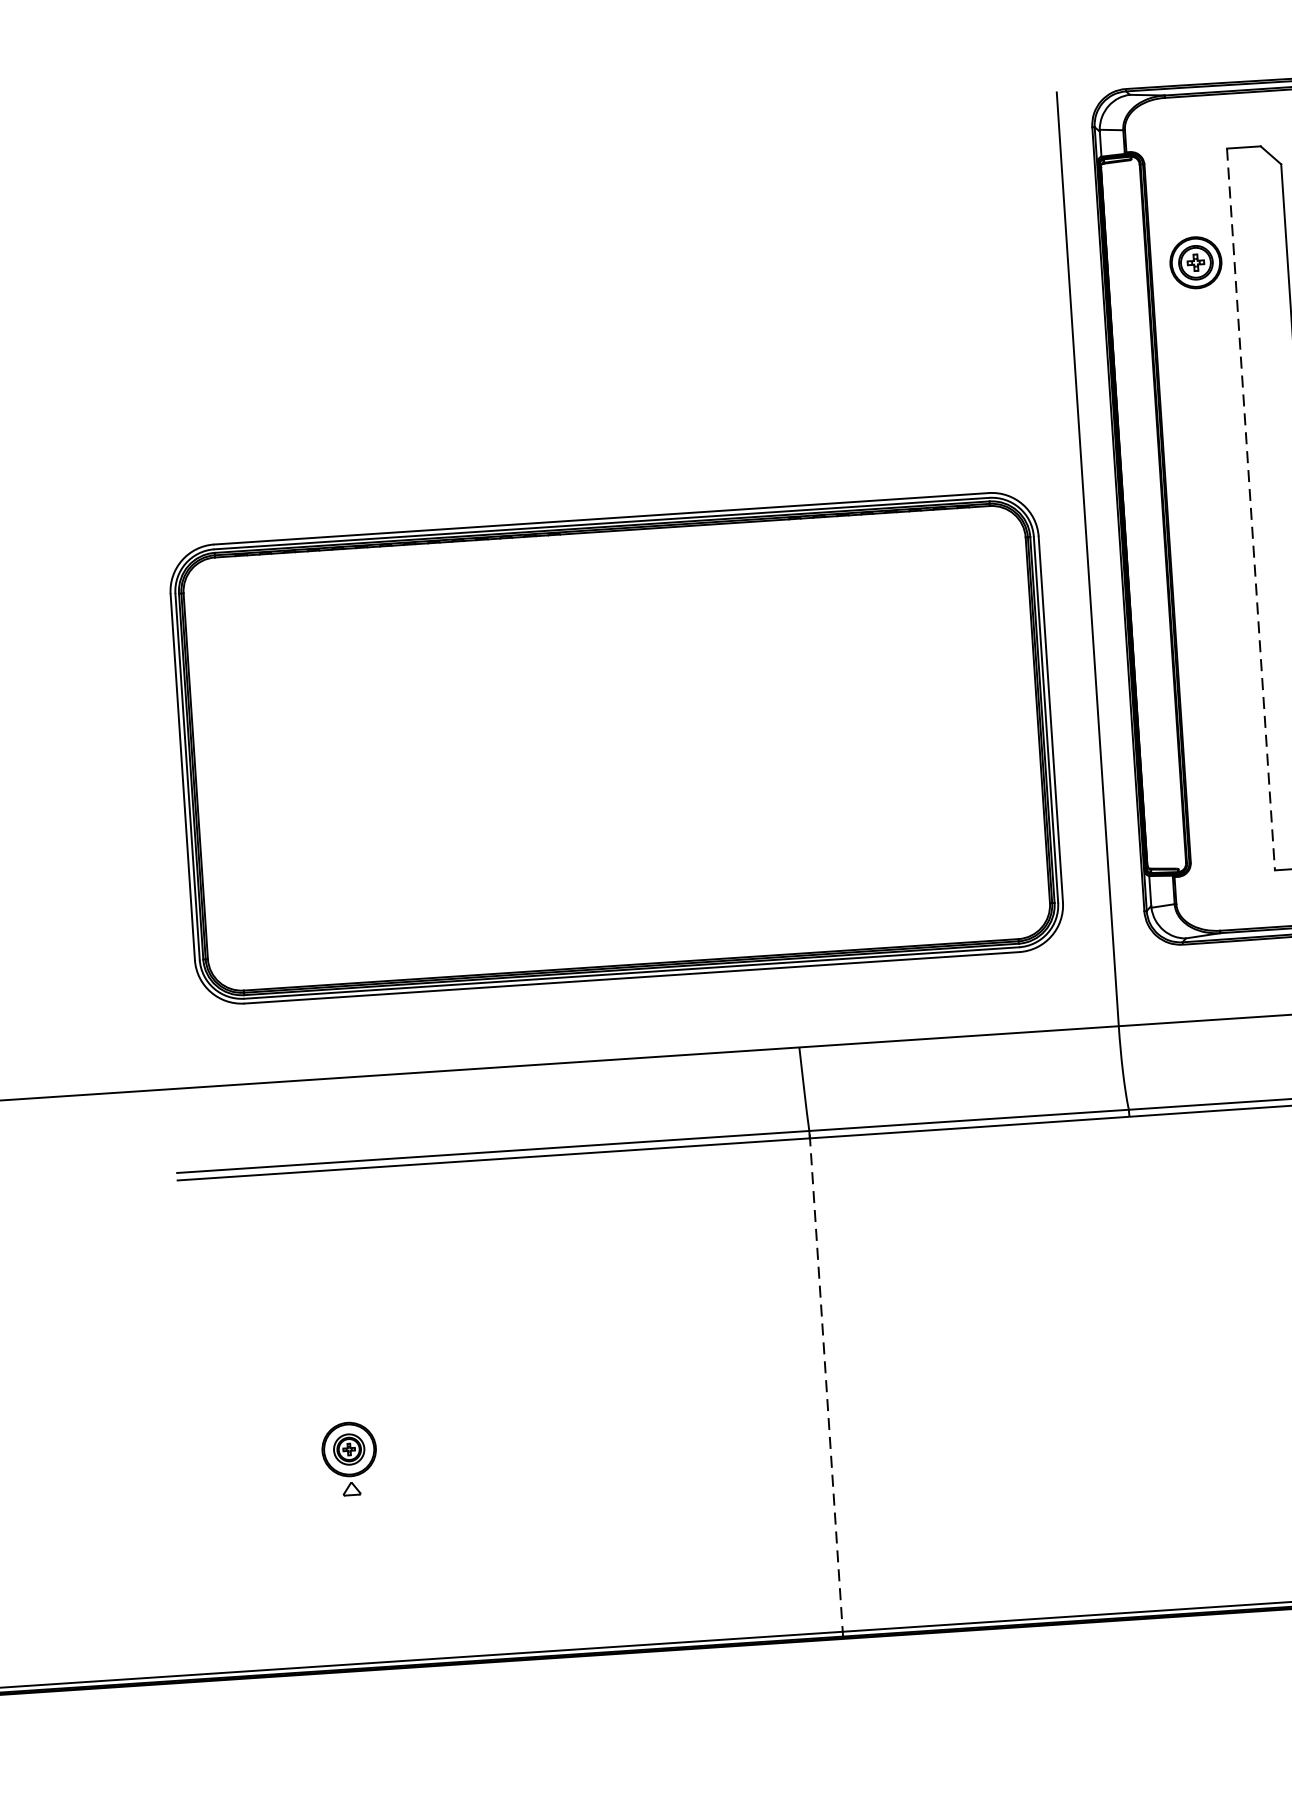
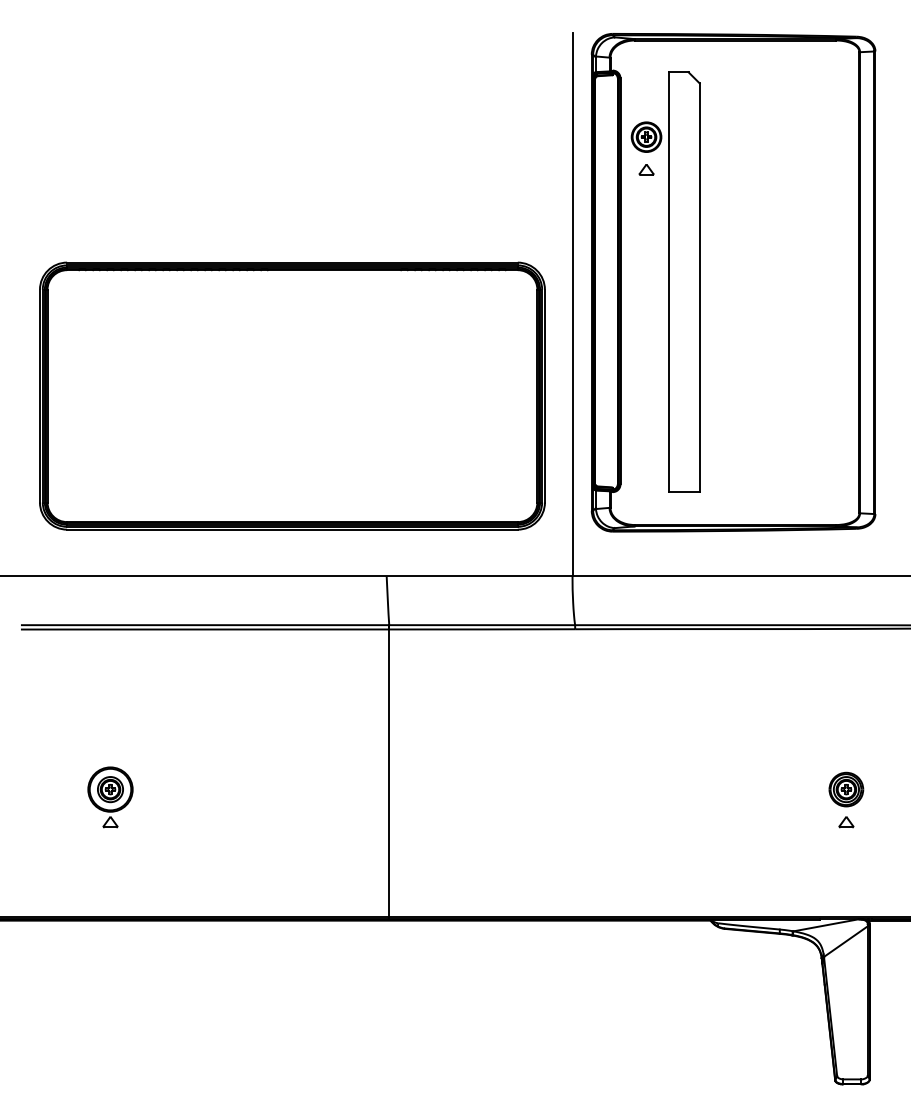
part: (1199, 318) -> (646, 169), added
line: (1250, 510) -> (668, 282), dashed -> solid
line: (826, 1384) -> (389, 772), dashed -> solid
part: (349, 1459) -> (110, 797), size x1.43

